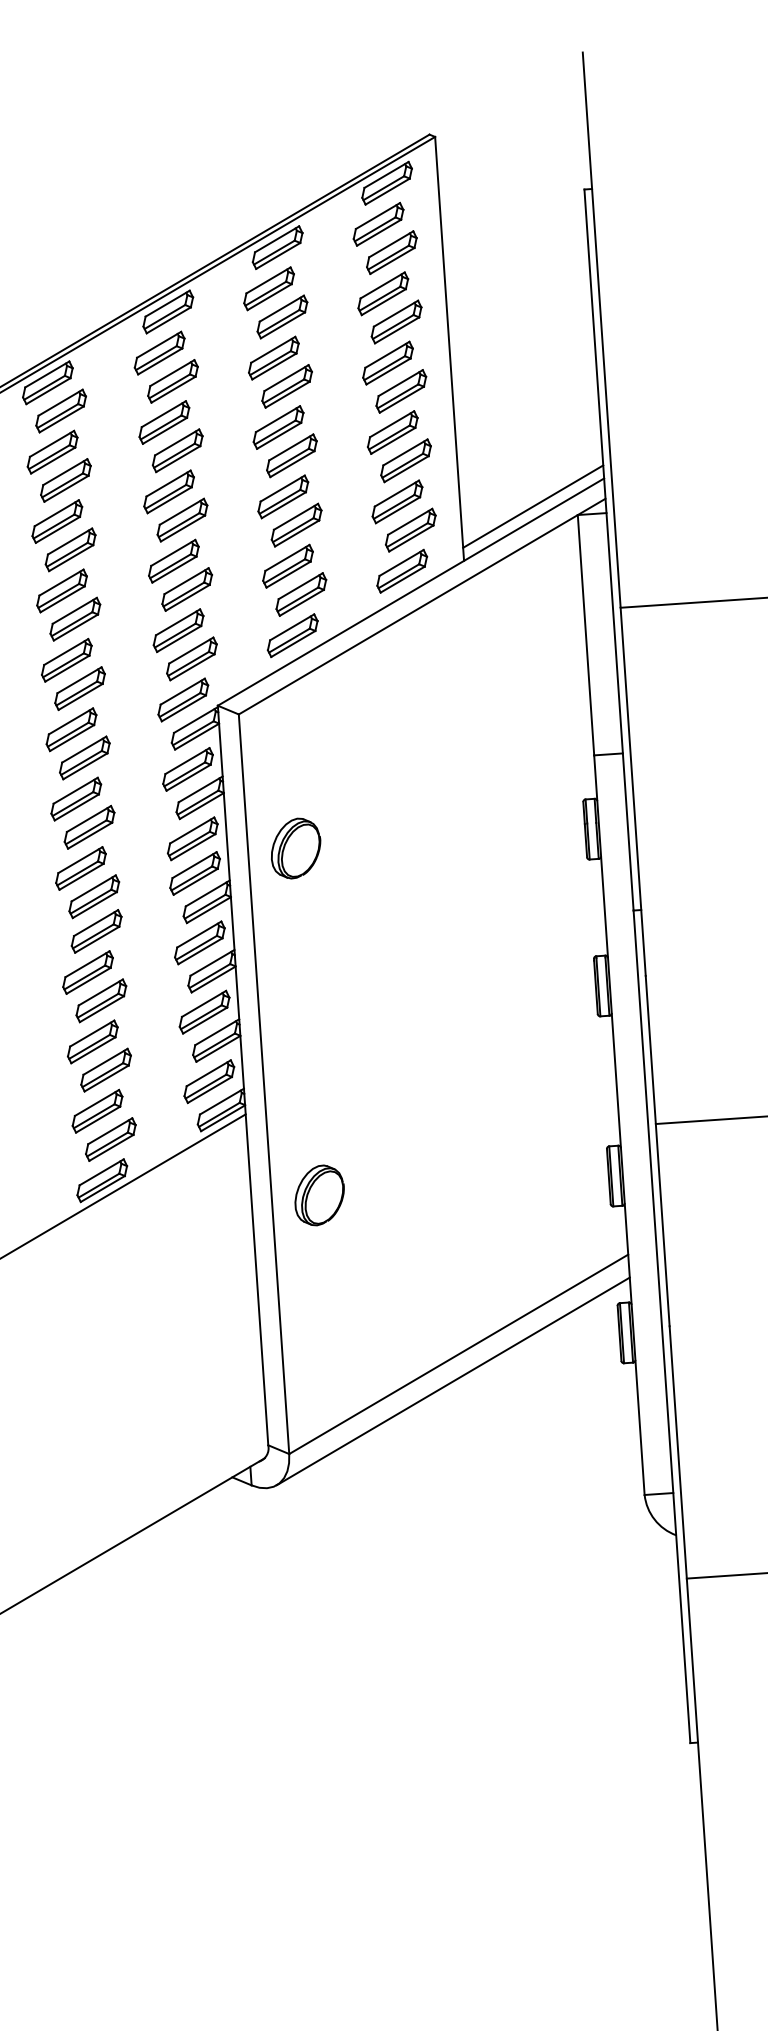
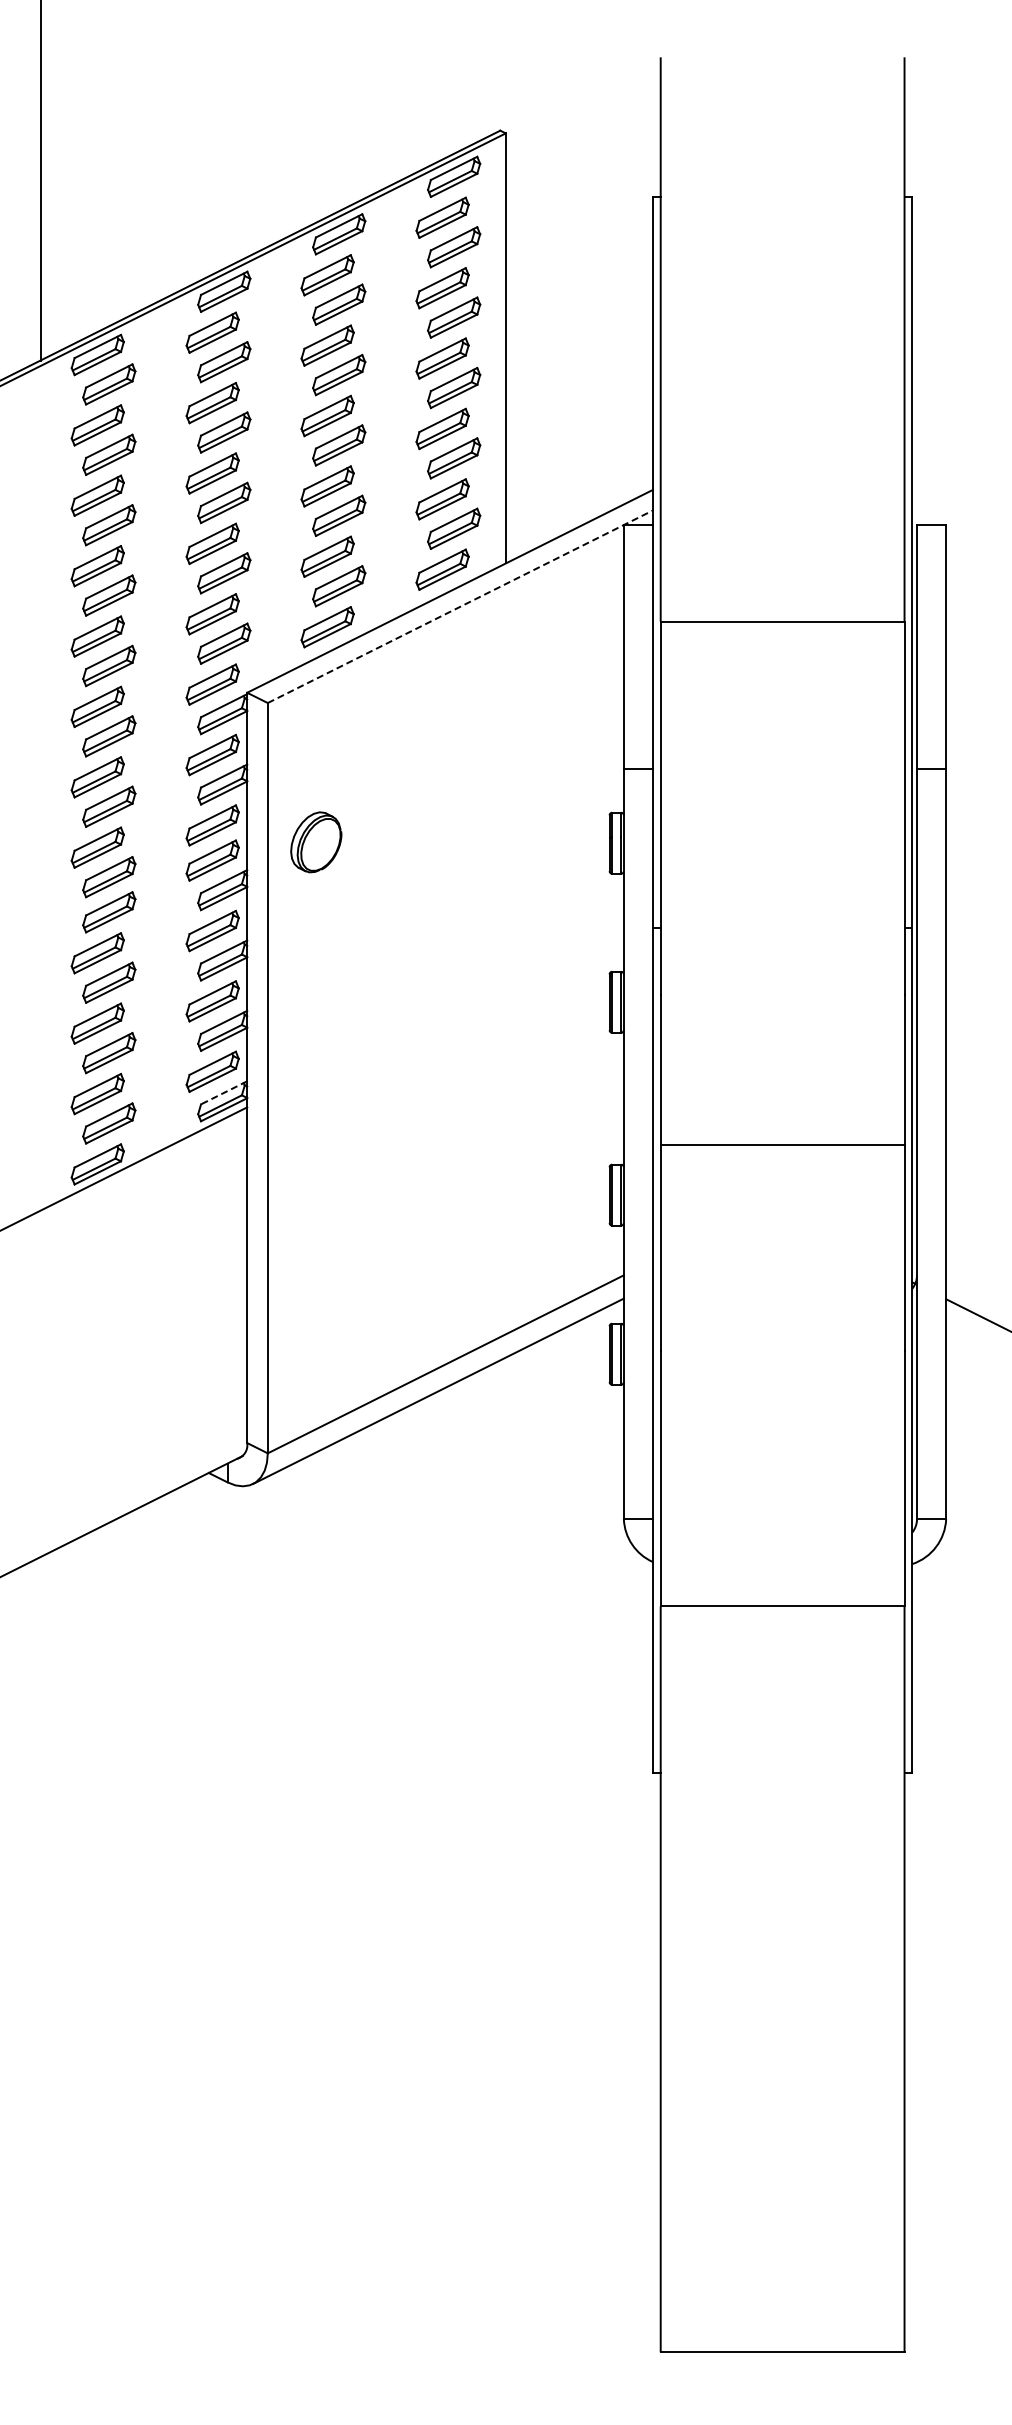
line: (532, 506) -> (578, 513), removed
line: (422, 606) -> (460, 606), solid -> dashed
line: (222, 1101) -> (224, 1092), solid -> dashed
part: (319, 1195) -> (316, 1194), removed

